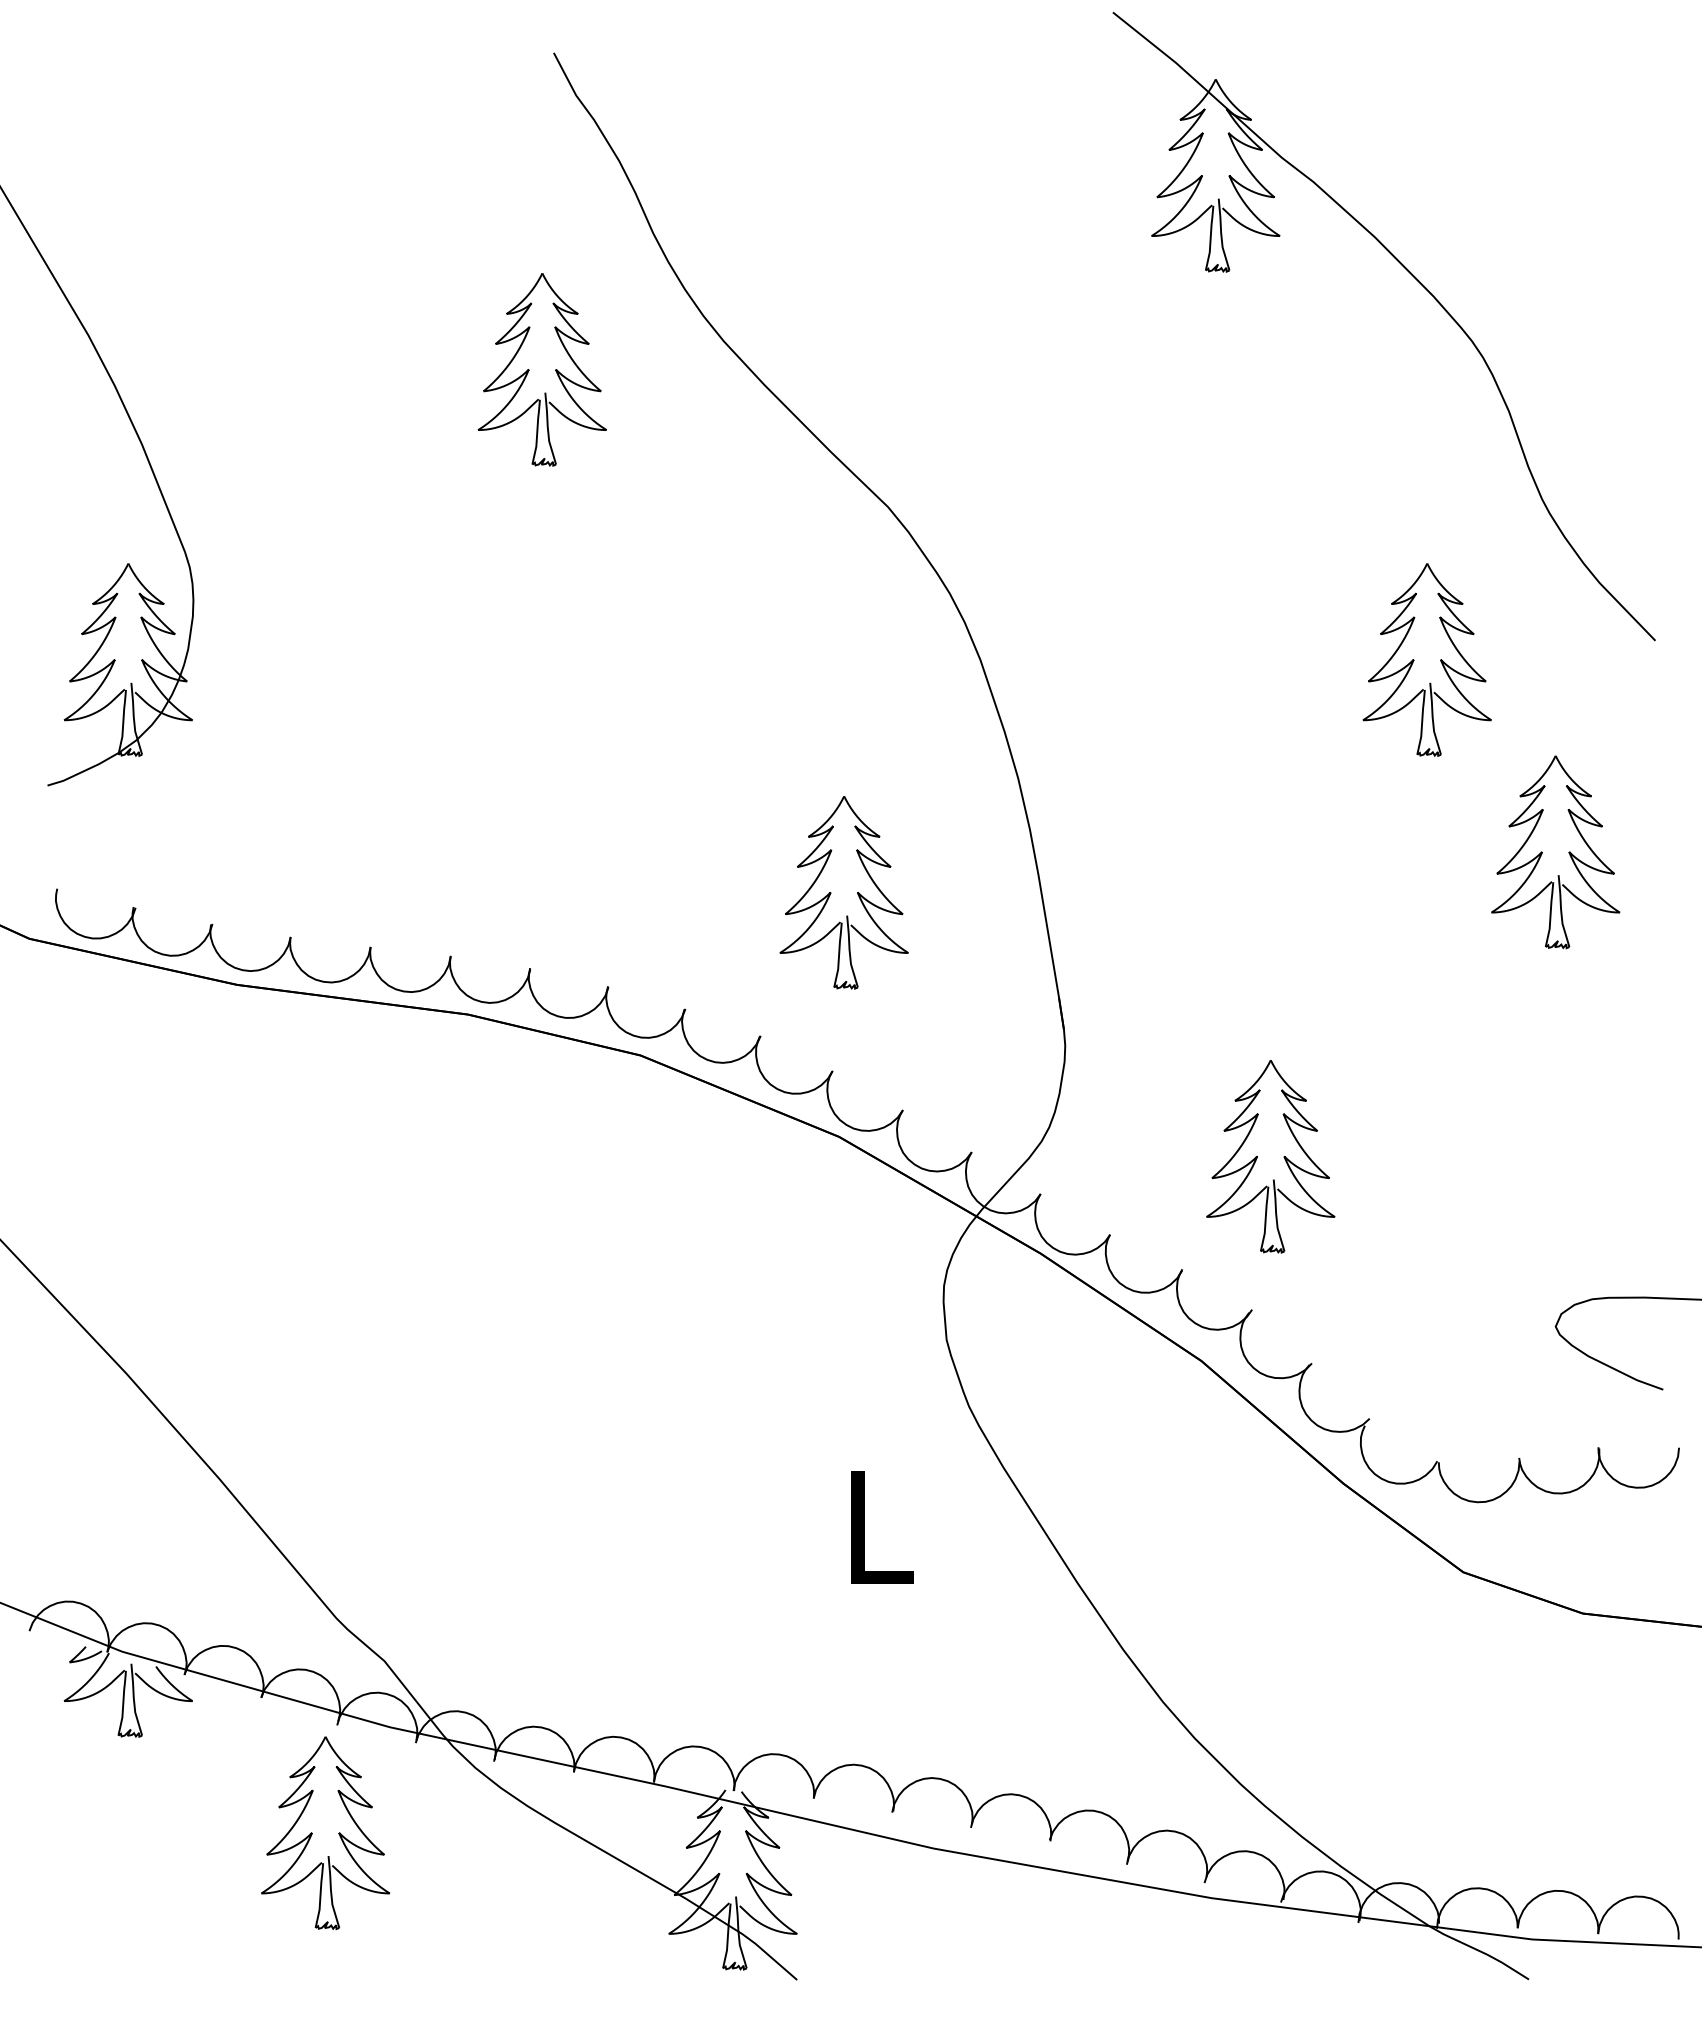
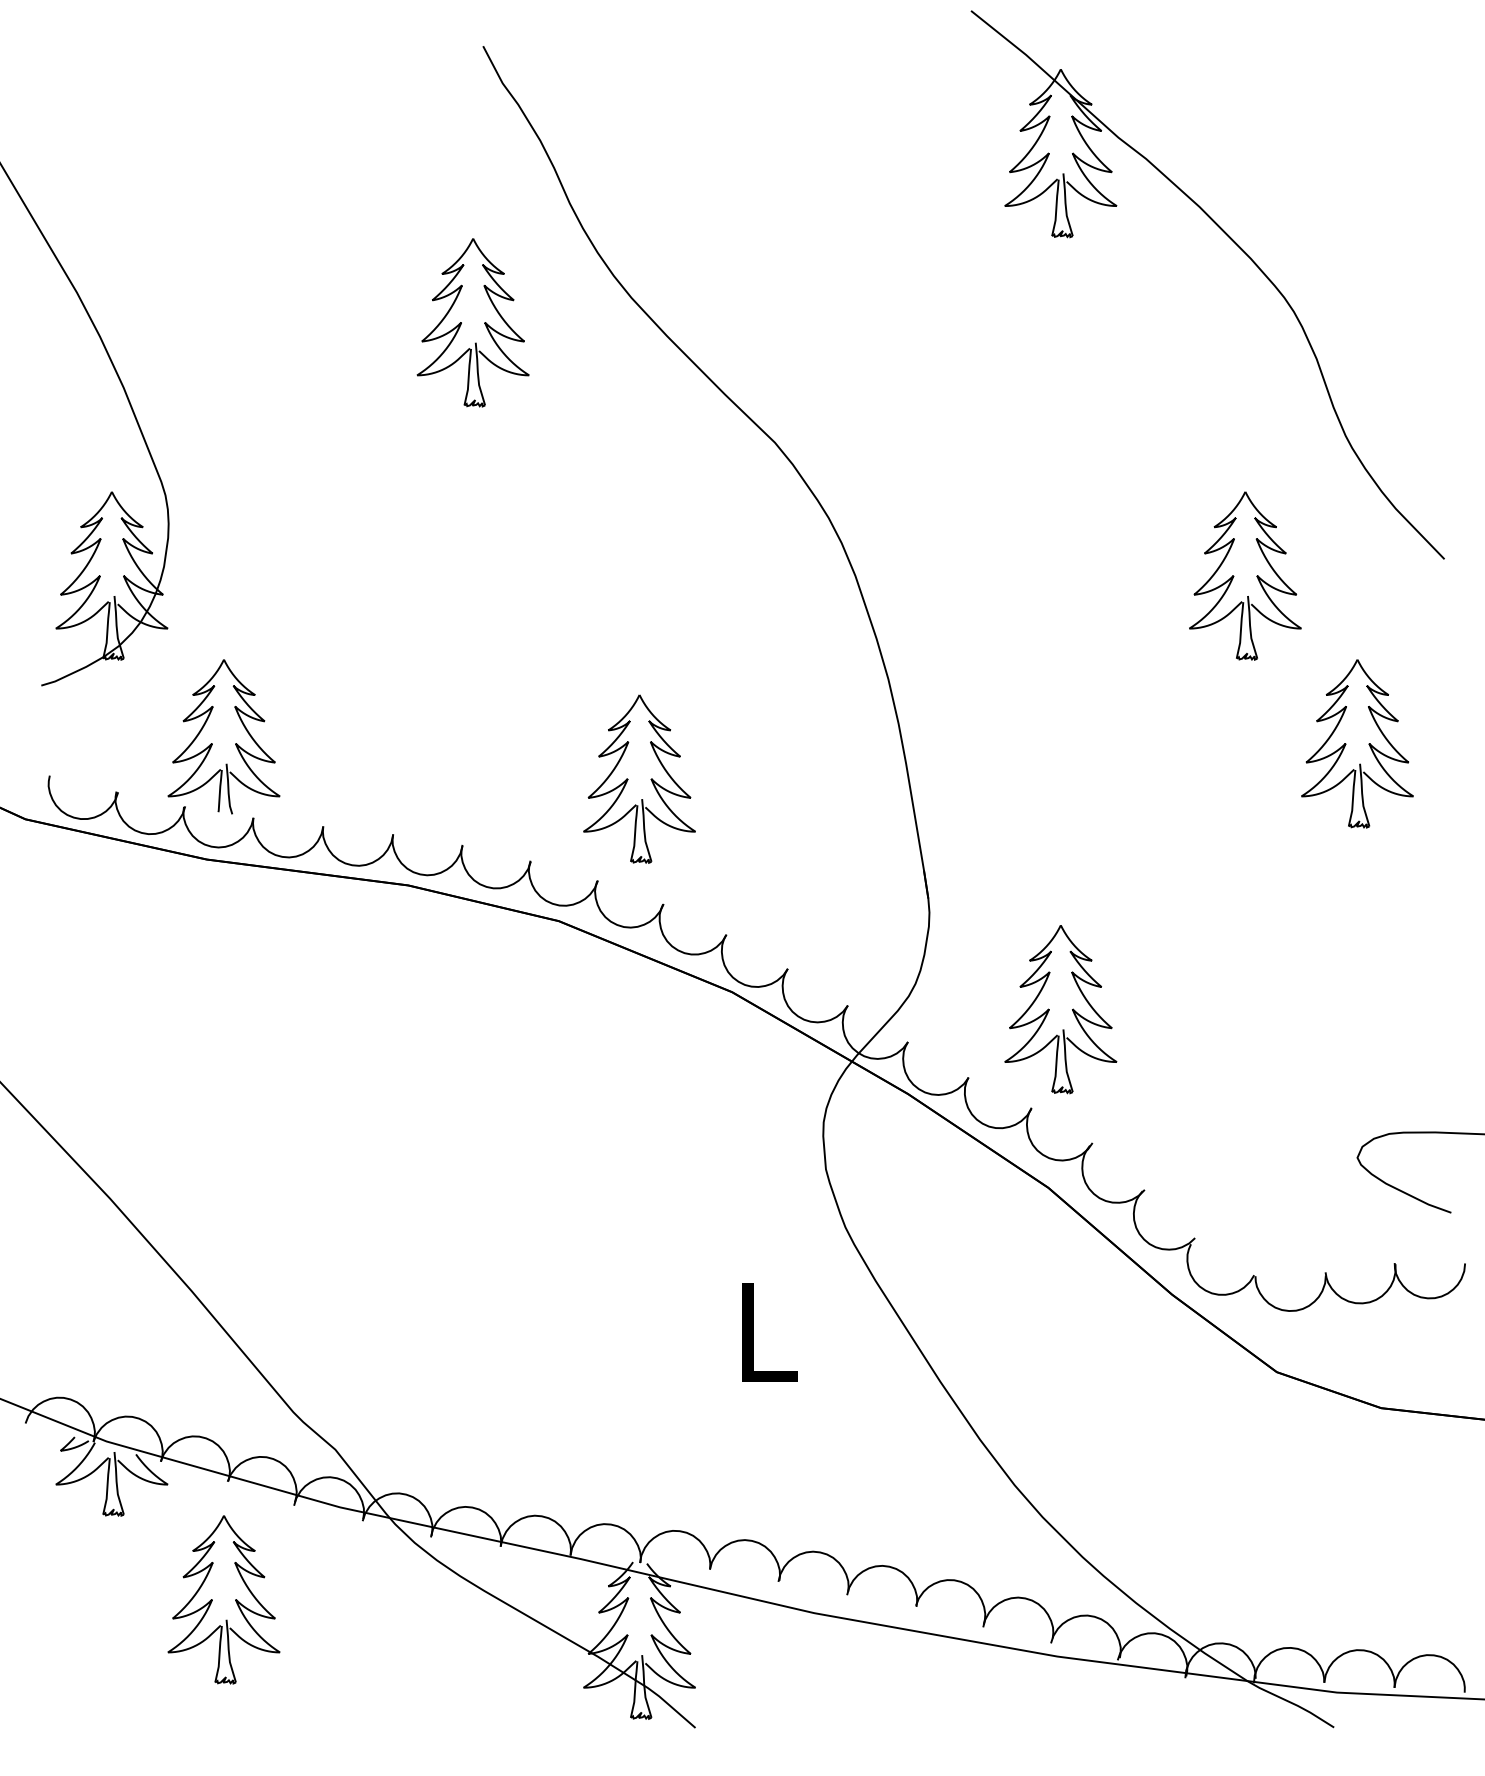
part: (243, 851) -> (212, 743), added
part: (831, 893) -> (628, 779), moved
part: (1270, 1156) -> (1060, 1009), moved
part: (325, 1832) -> (223, 1599), moved

